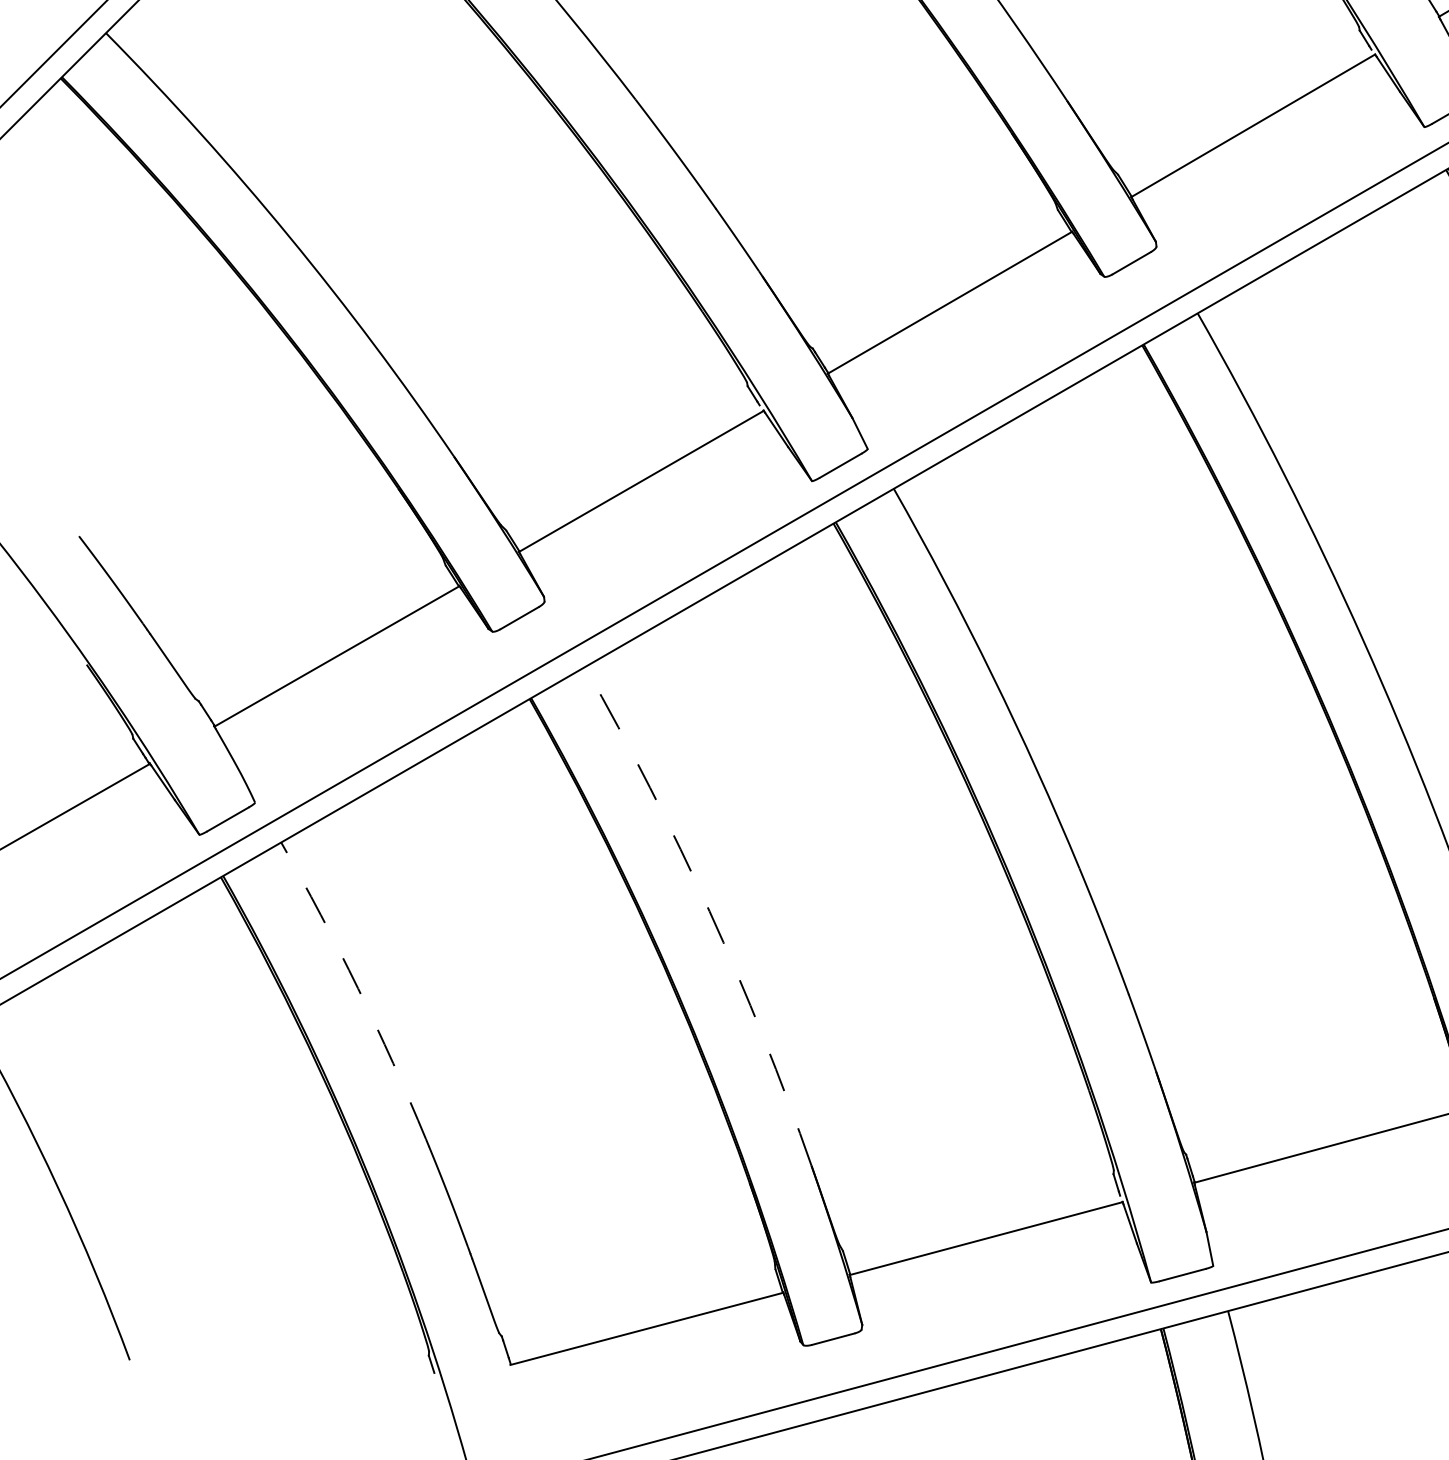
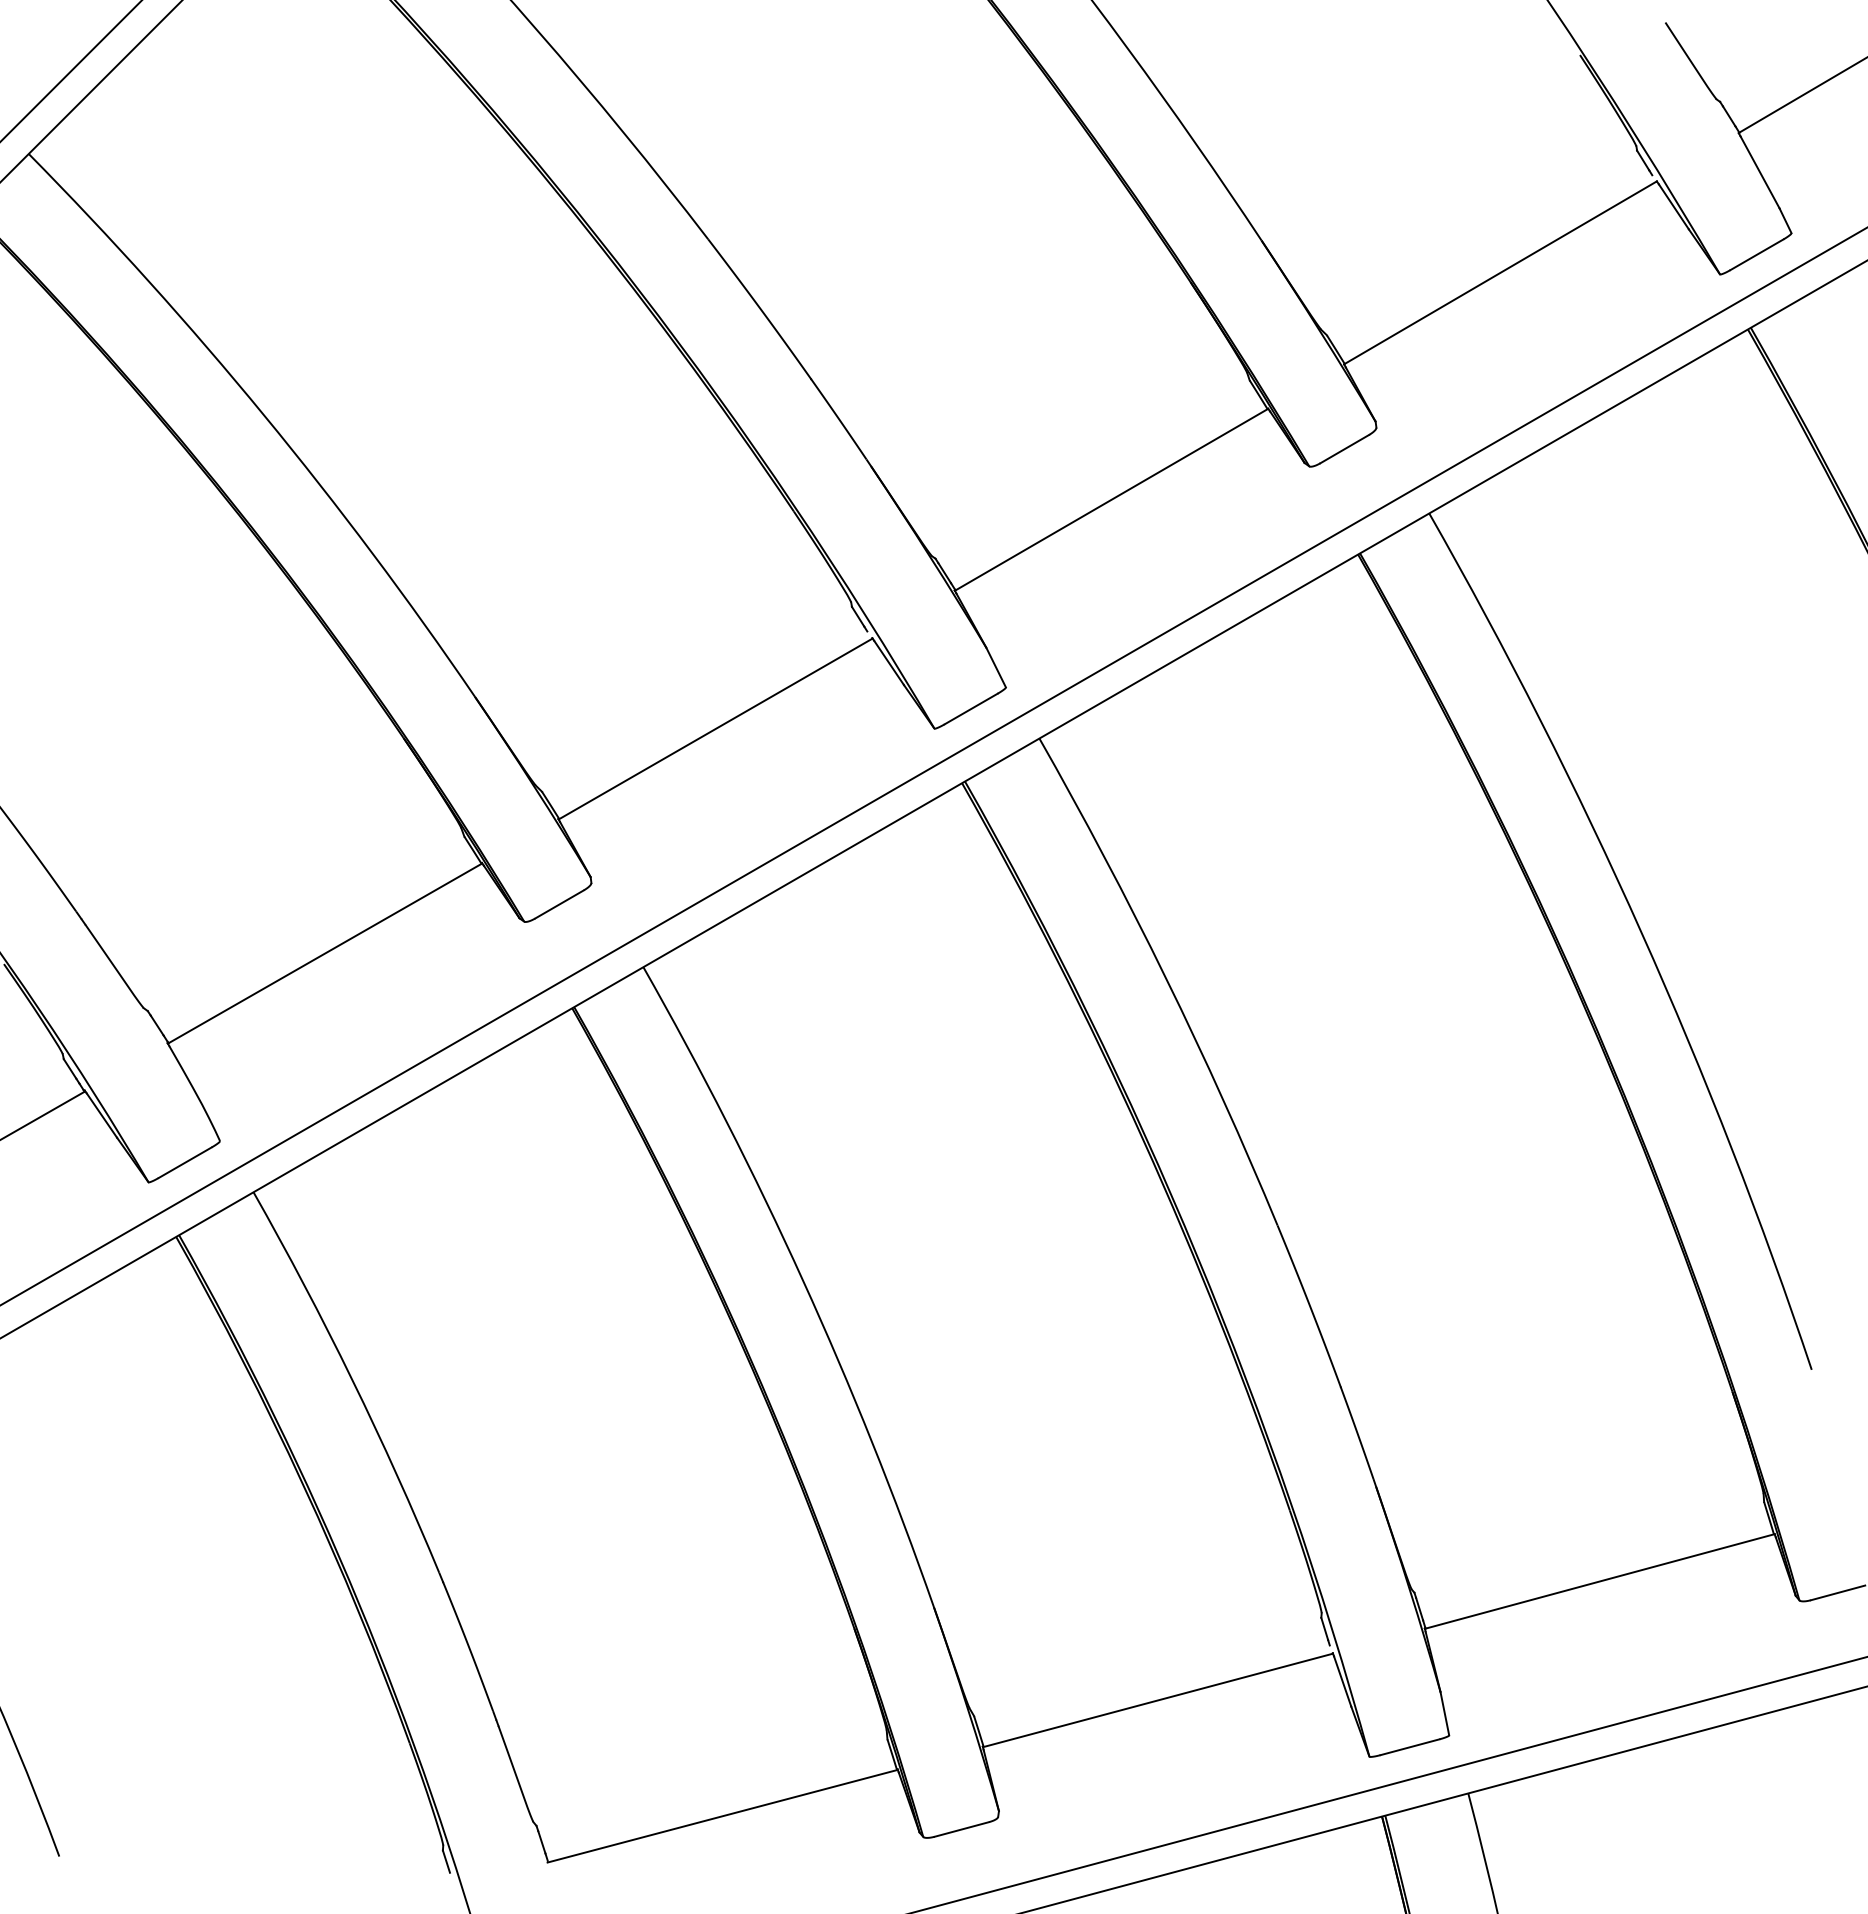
arc: (709, 911) -> (803, 1280), dashed -> solid
arc: (358, 988) -> (352, 1379), dashed -> solid

